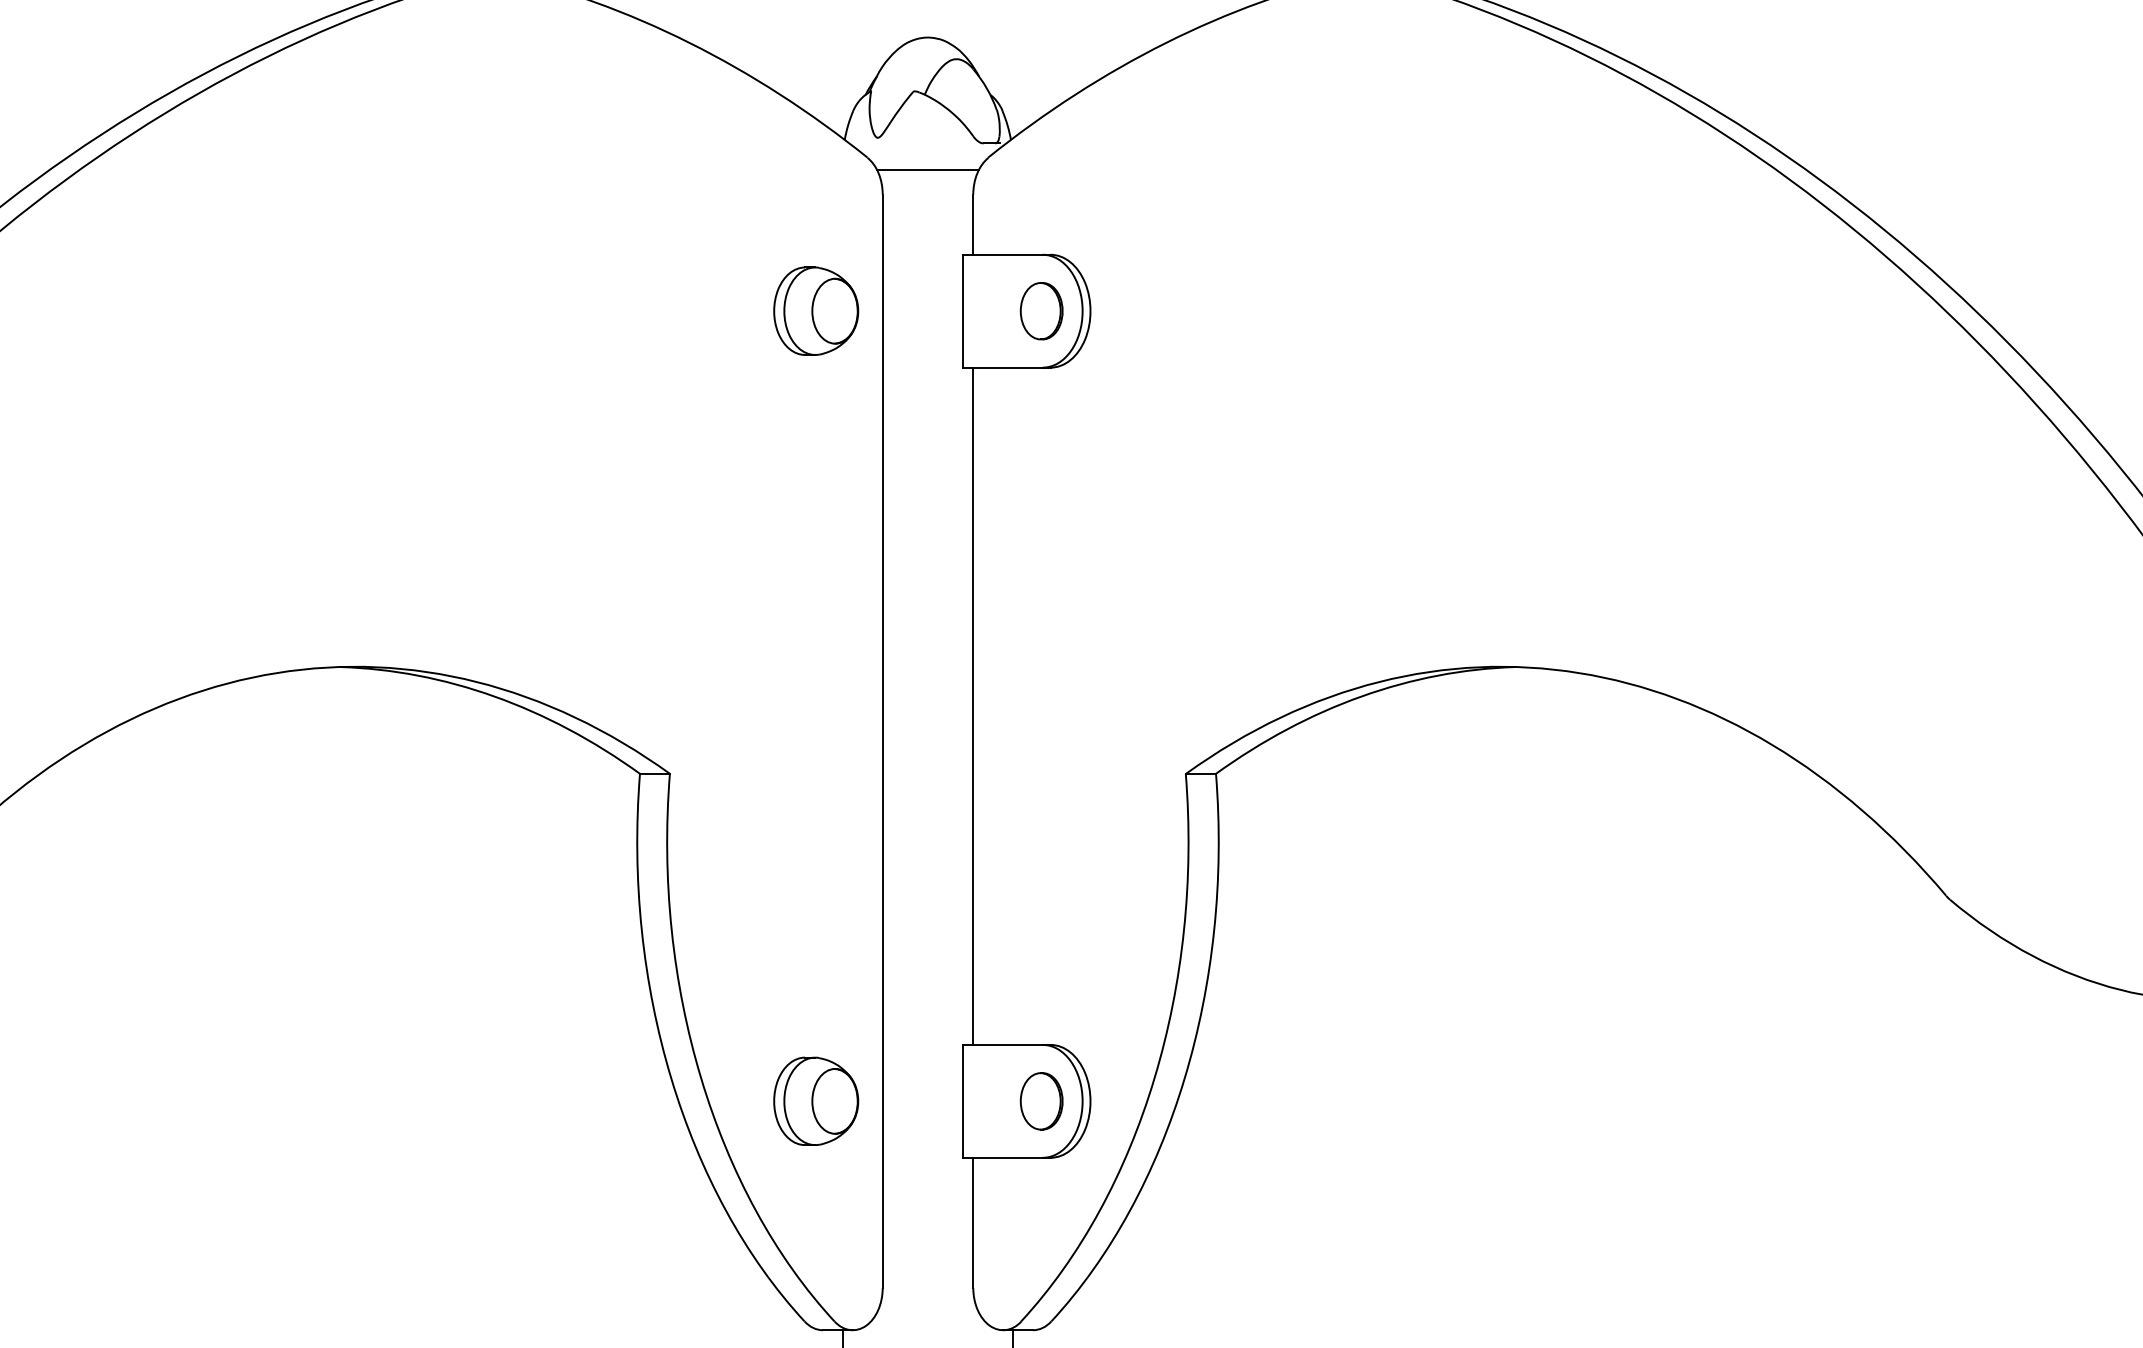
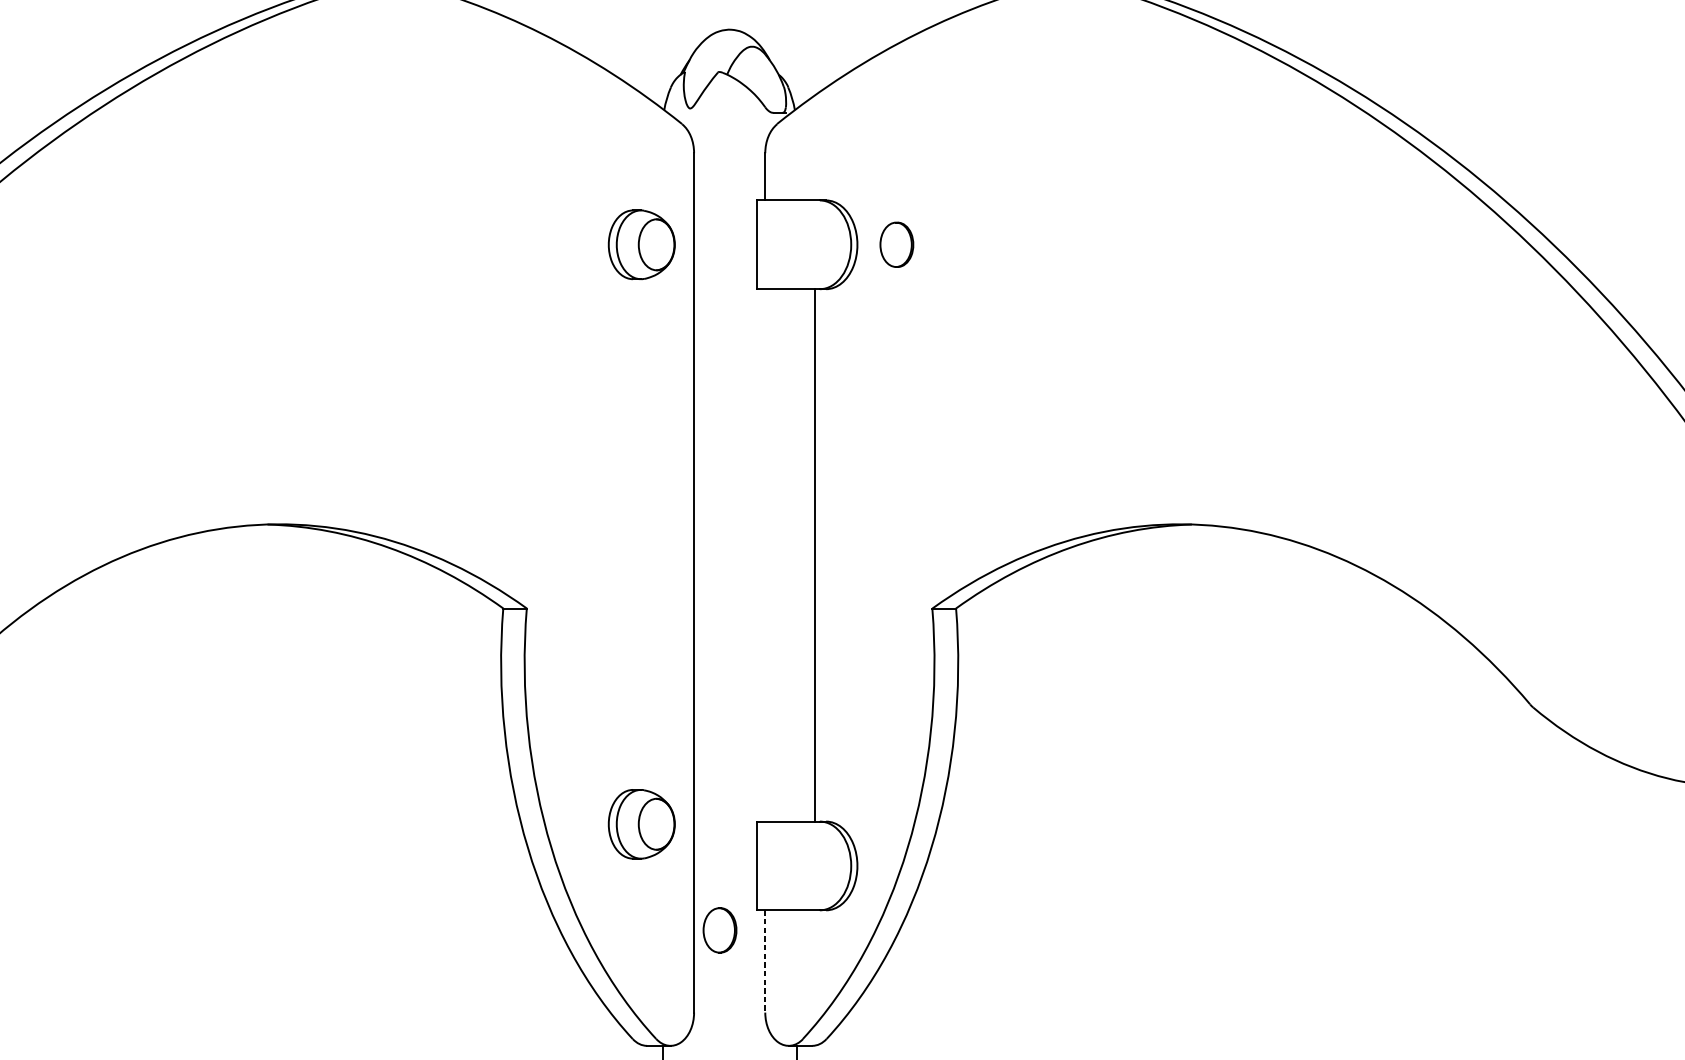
line: (927, 170) -> (729, 134), removed
part: (1041, 311) -> (896, 245), moved
line: (973, 705) -> (814, 554), moved
part: (816, 1100) -> (642, 823), moved
part: (1041, 1101) -> (719, 930), moved
line: (973, 1223) -> (765, 961), solid -> dashed

